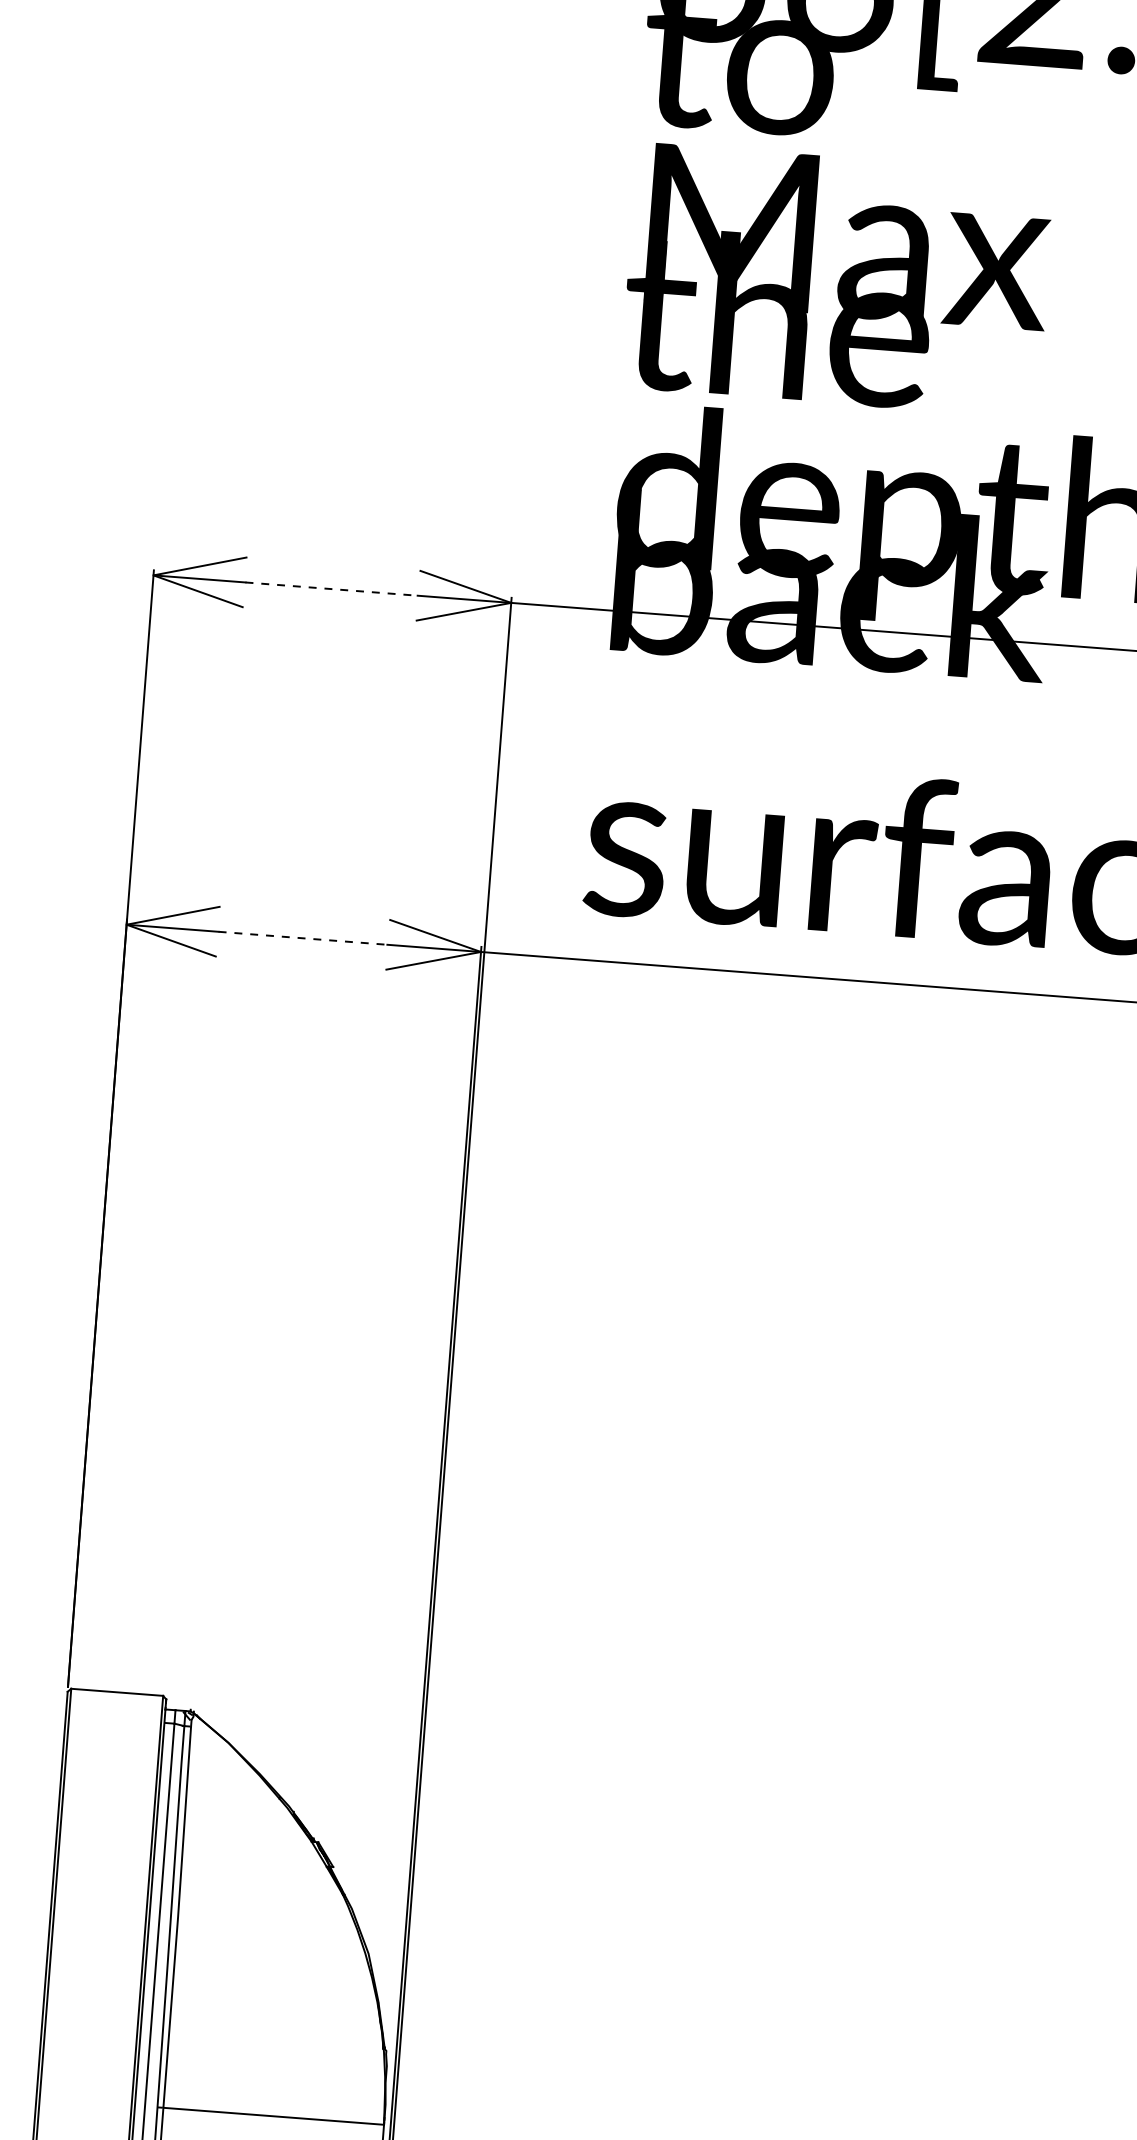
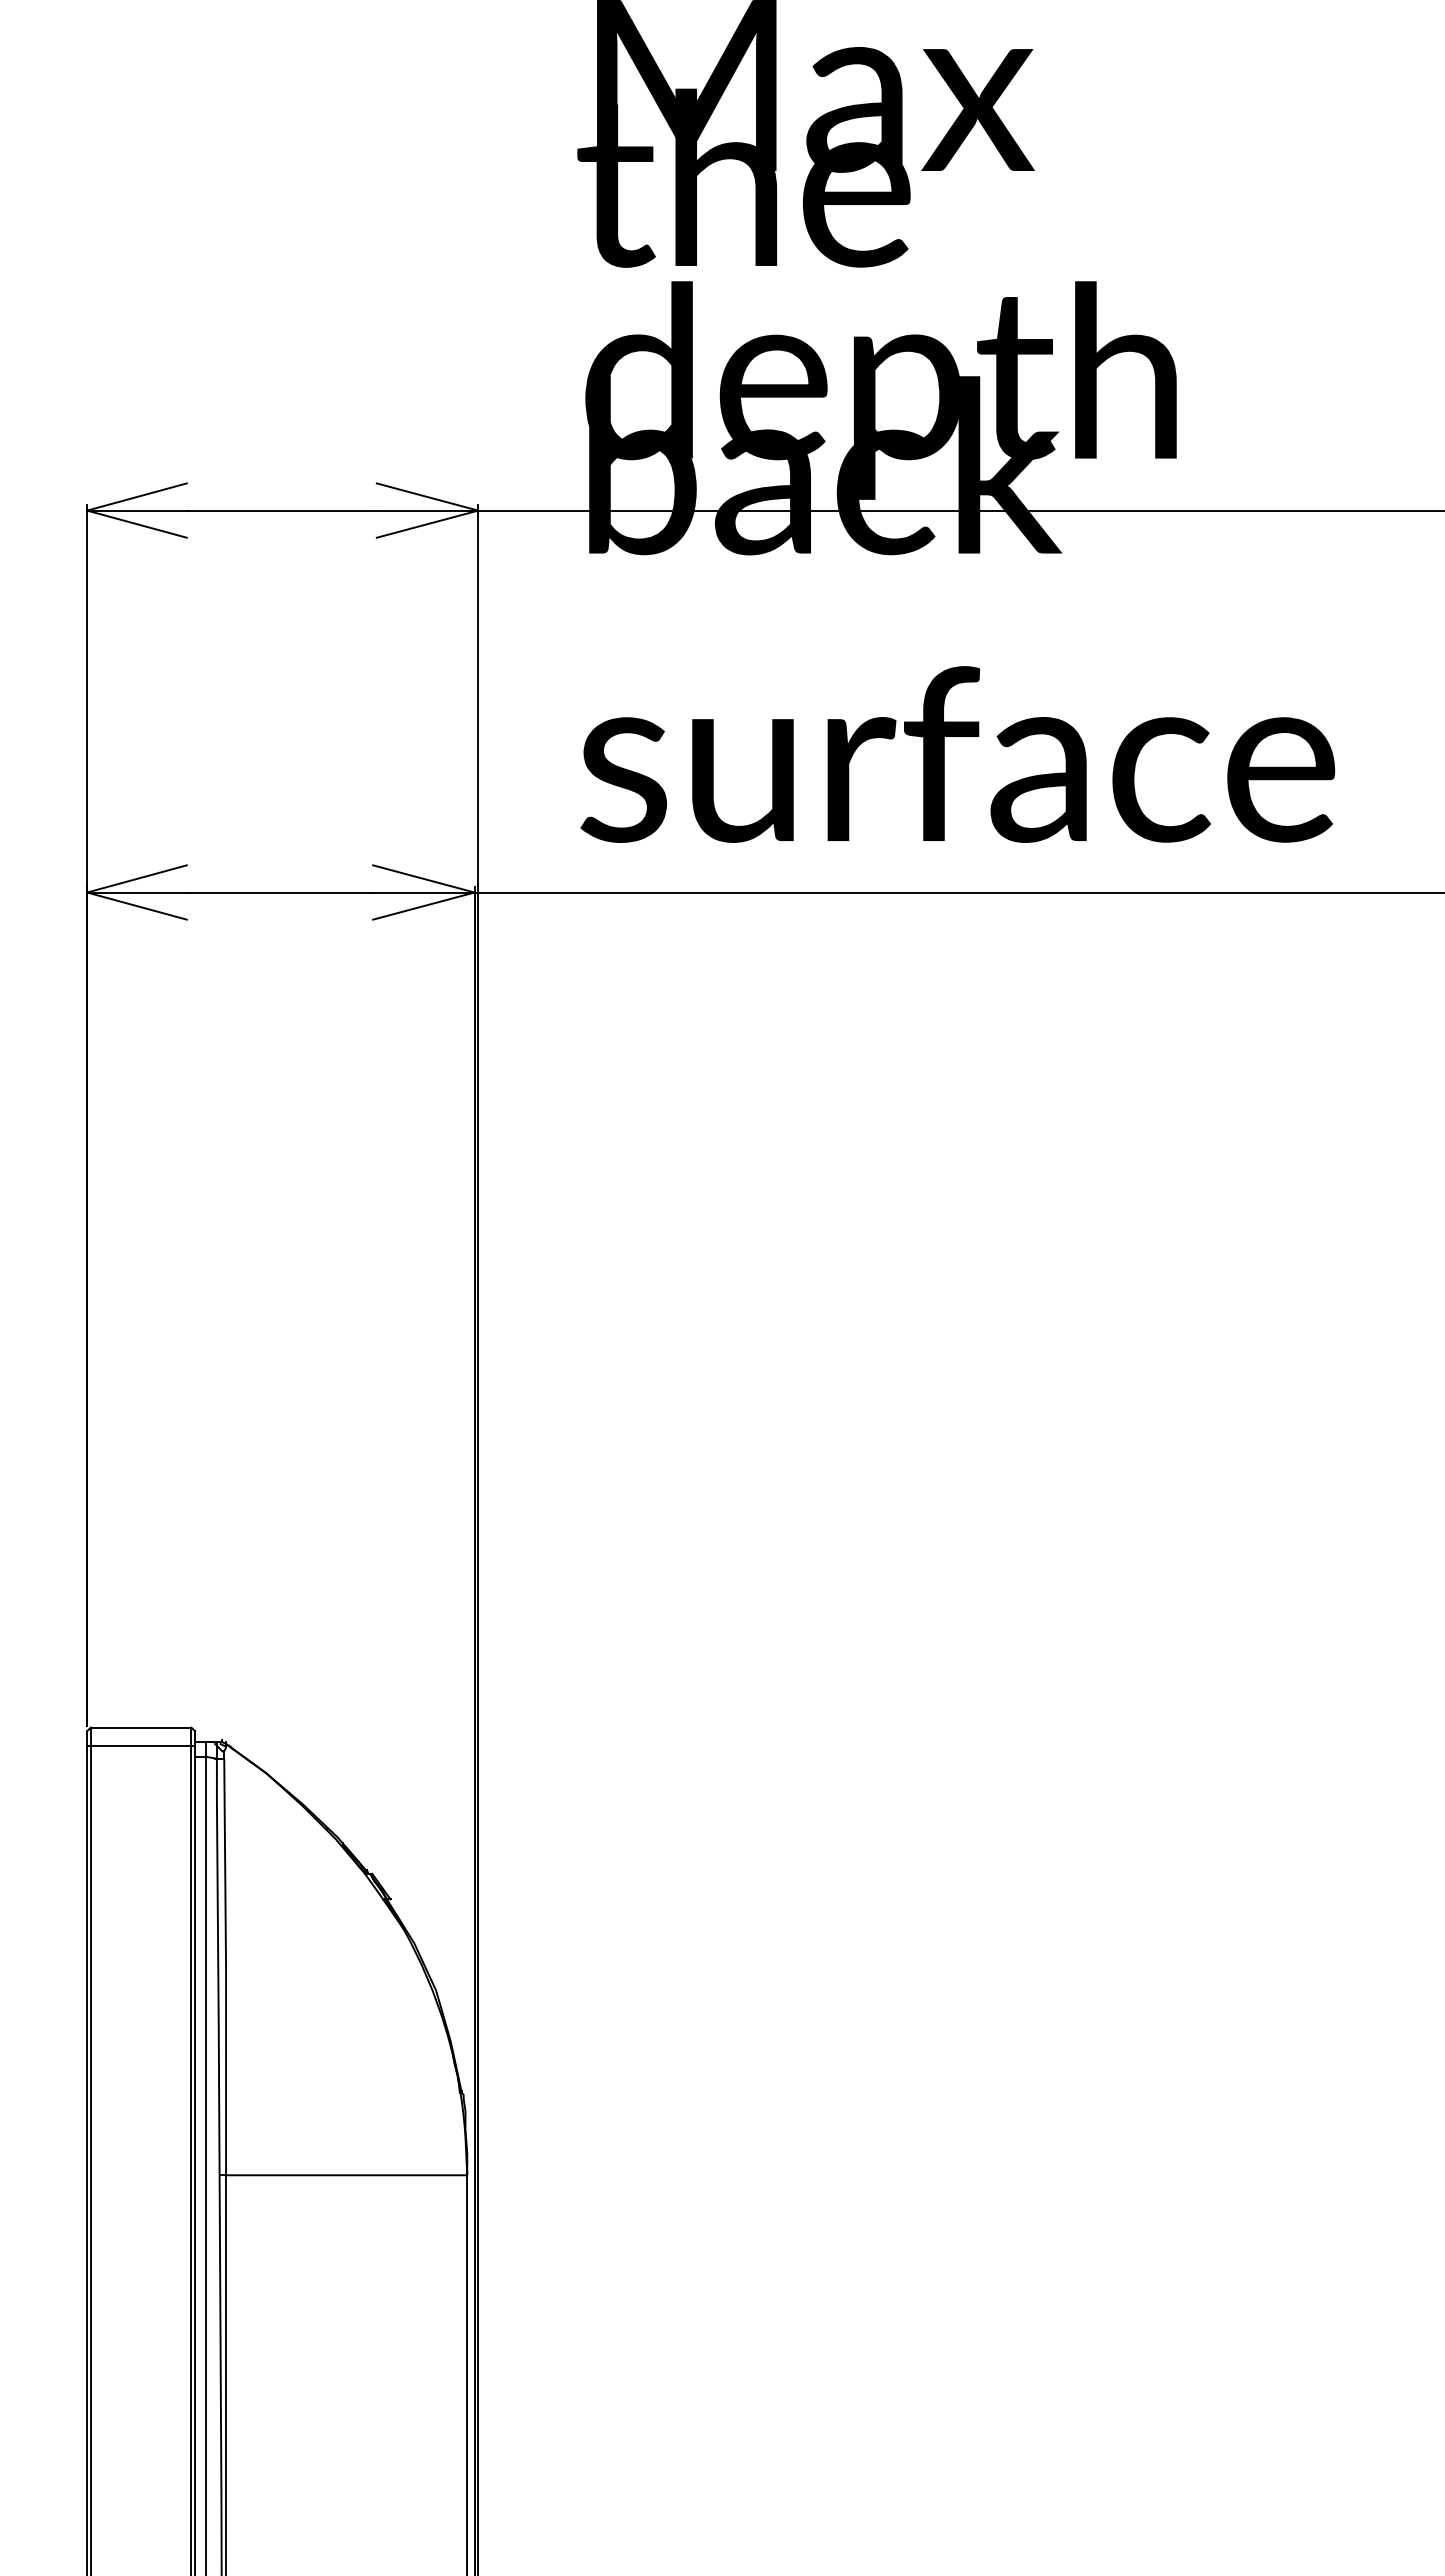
line: (332, 589) -> (282, 510), dashed -> solid
line: (303, 938) -> (280, 892), dashed -> solid
line: (115, 1708) -> (140, 1745), added

